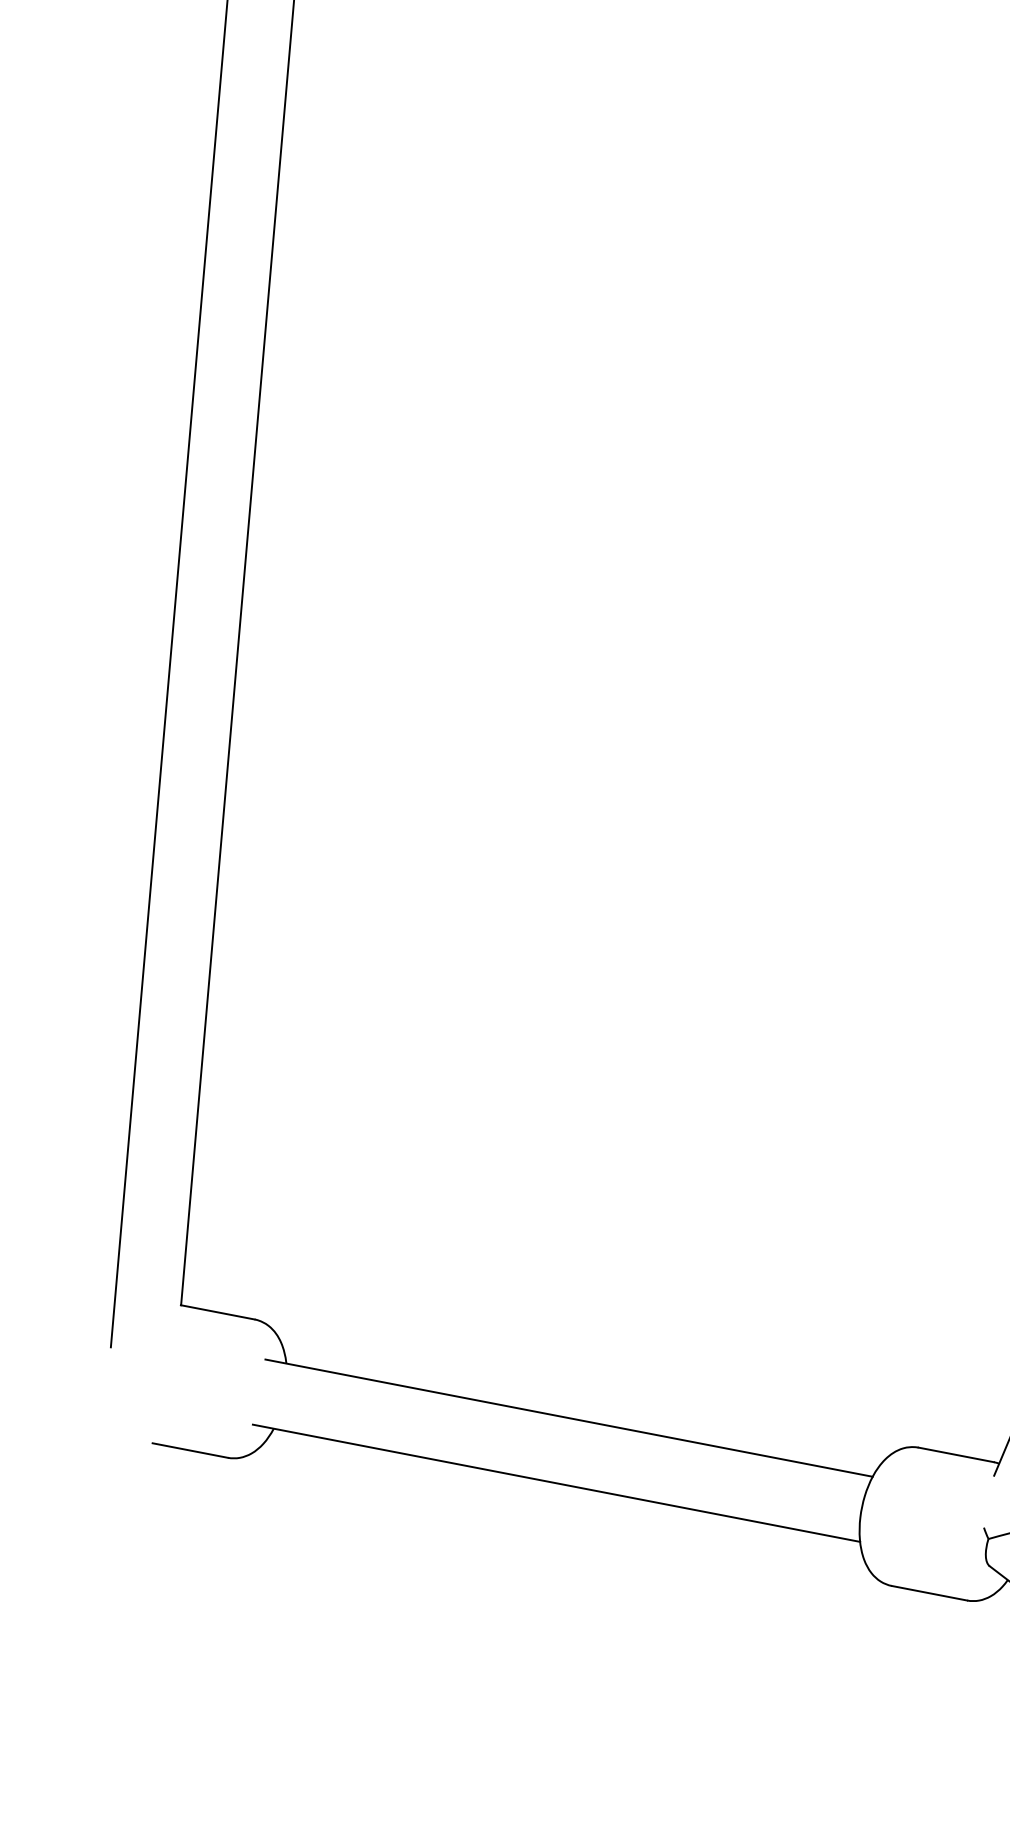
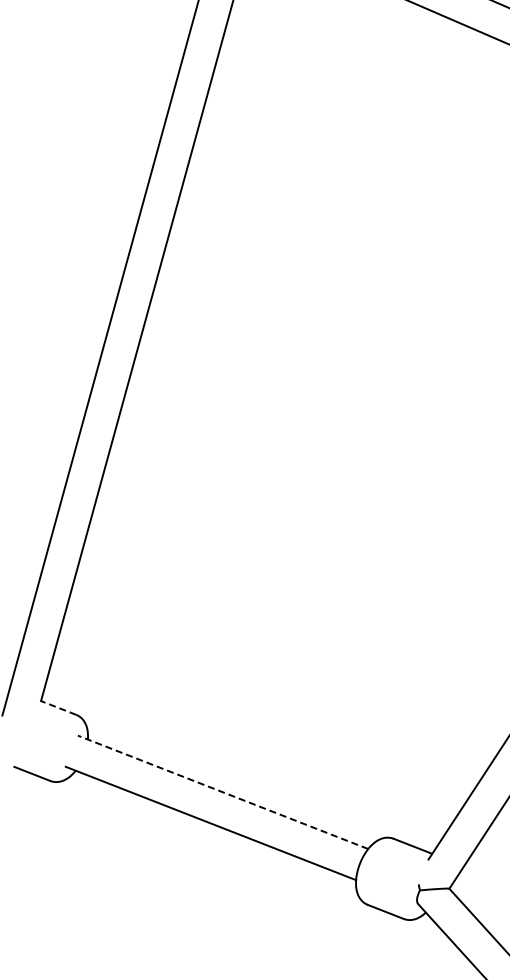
line: (217, 1311) -> (58, 707), solid -> dashed
line: (569, 1418) -> (223, 792), solid -> dashed

